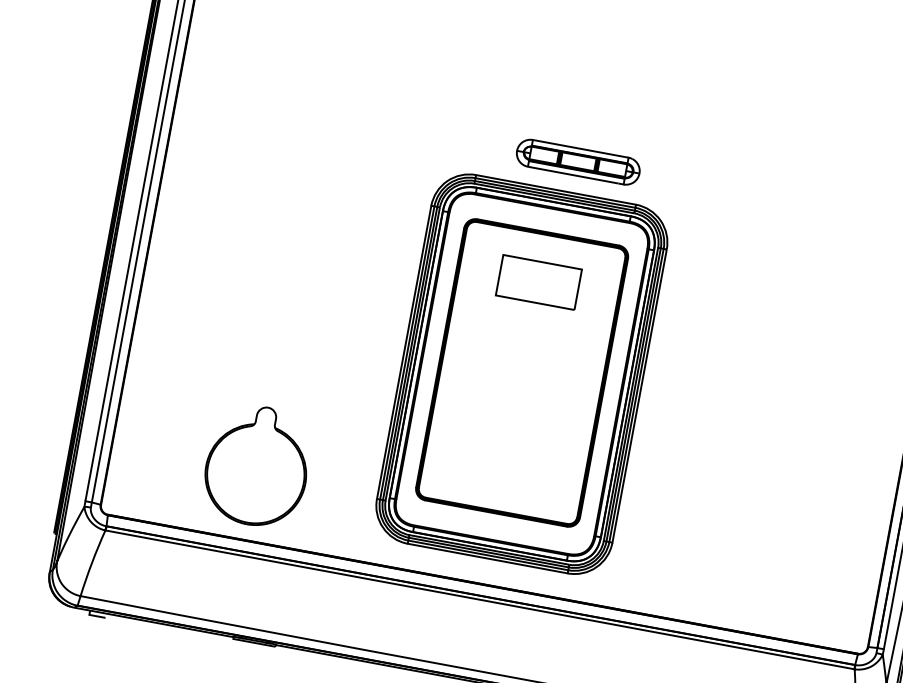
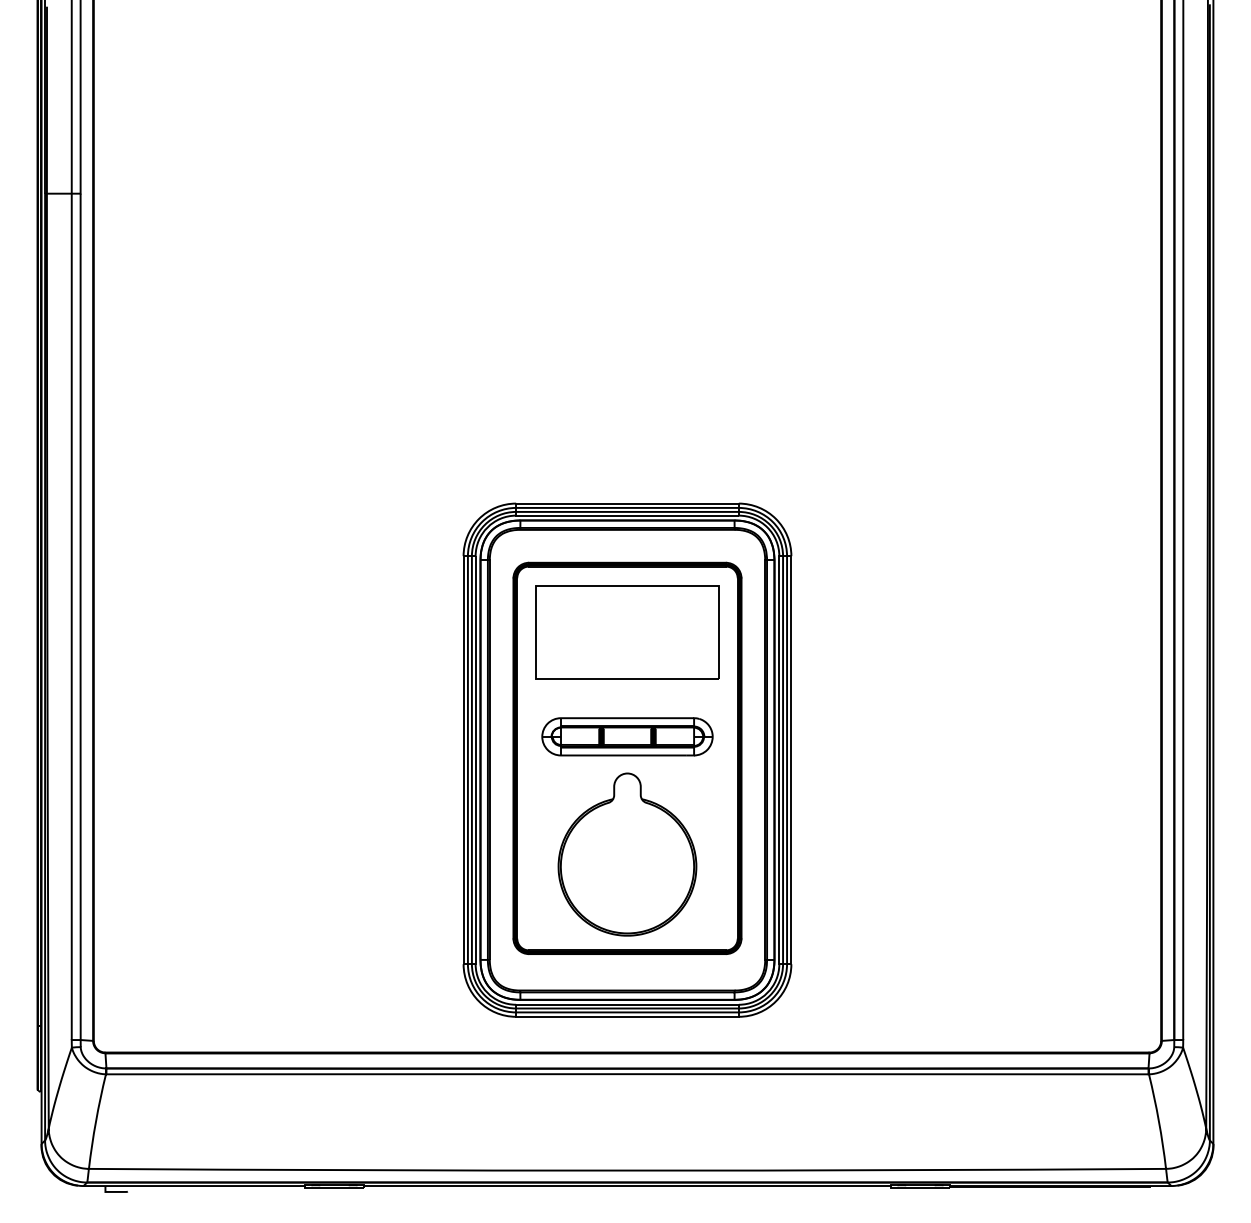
part: (578, 162) -> (627, 736), moved
part: (538, 282) -> (627, 632), size x1.67
part: (257, 465) -> (627, 854), moved

